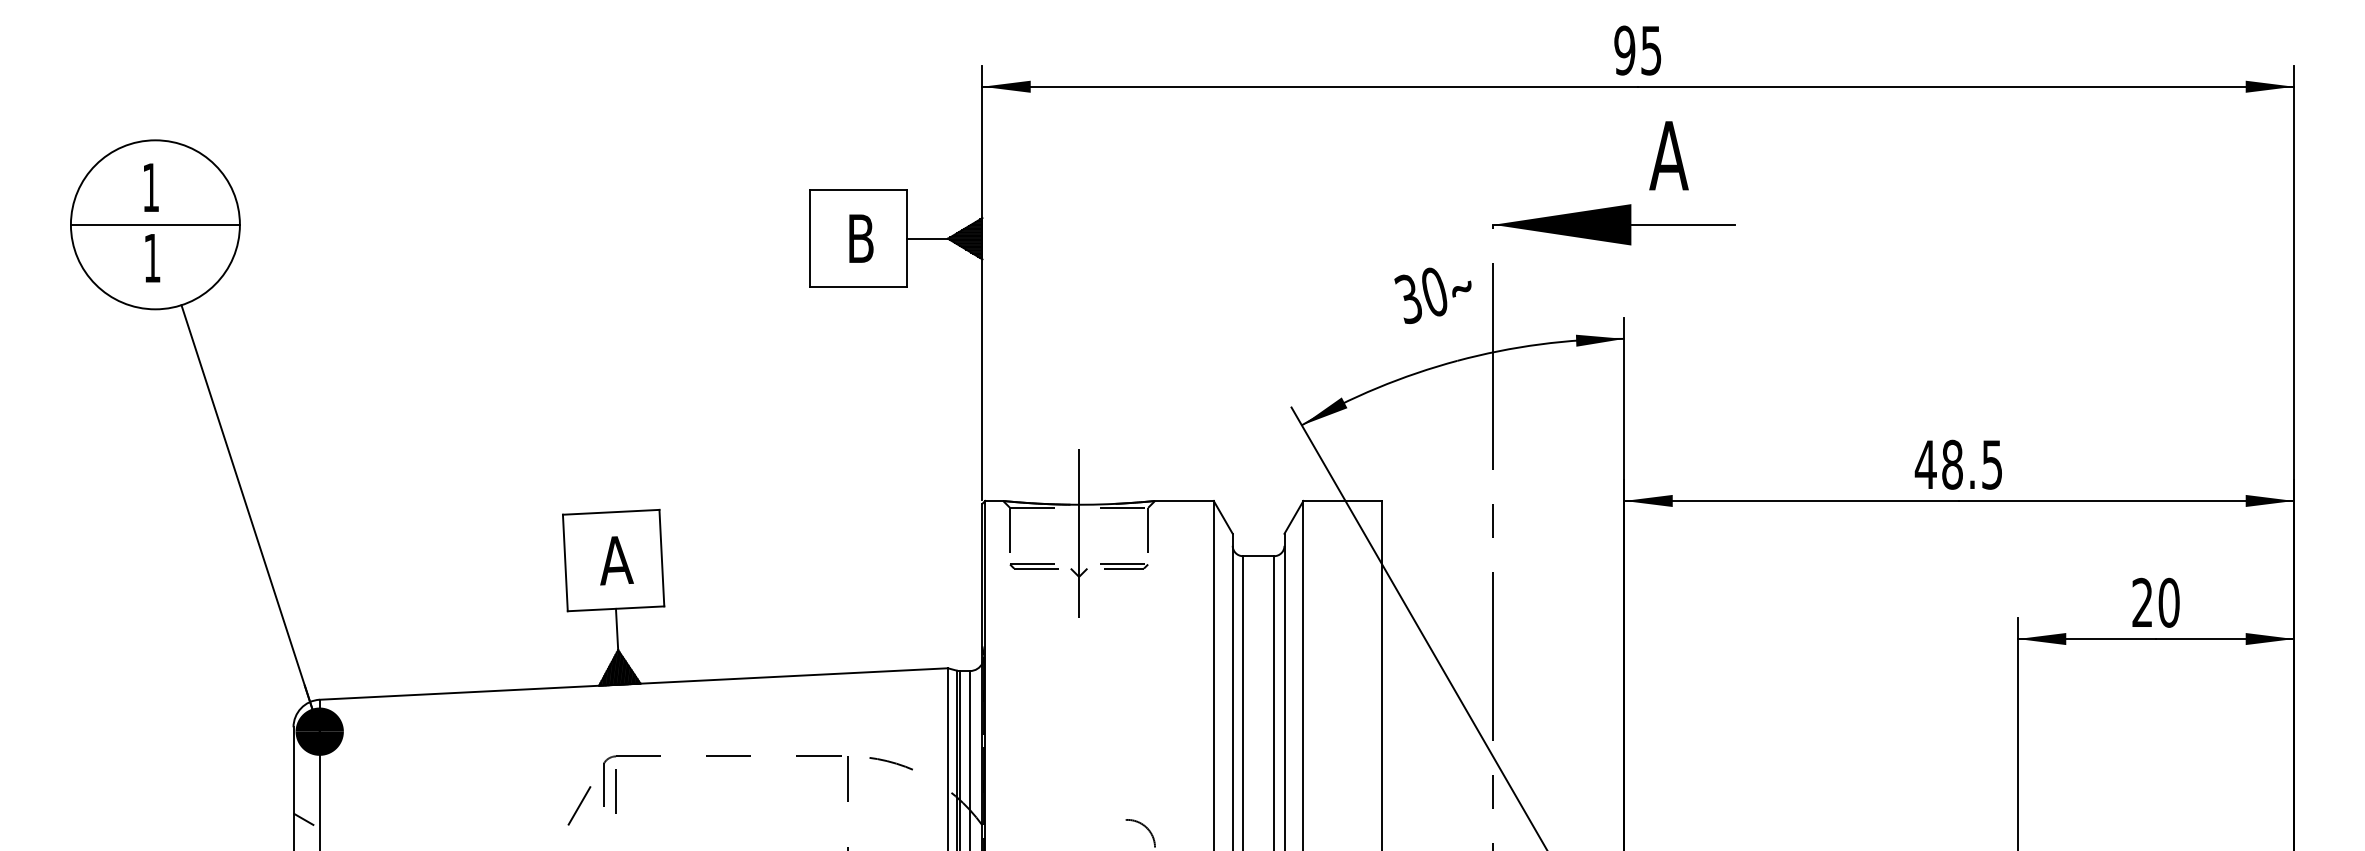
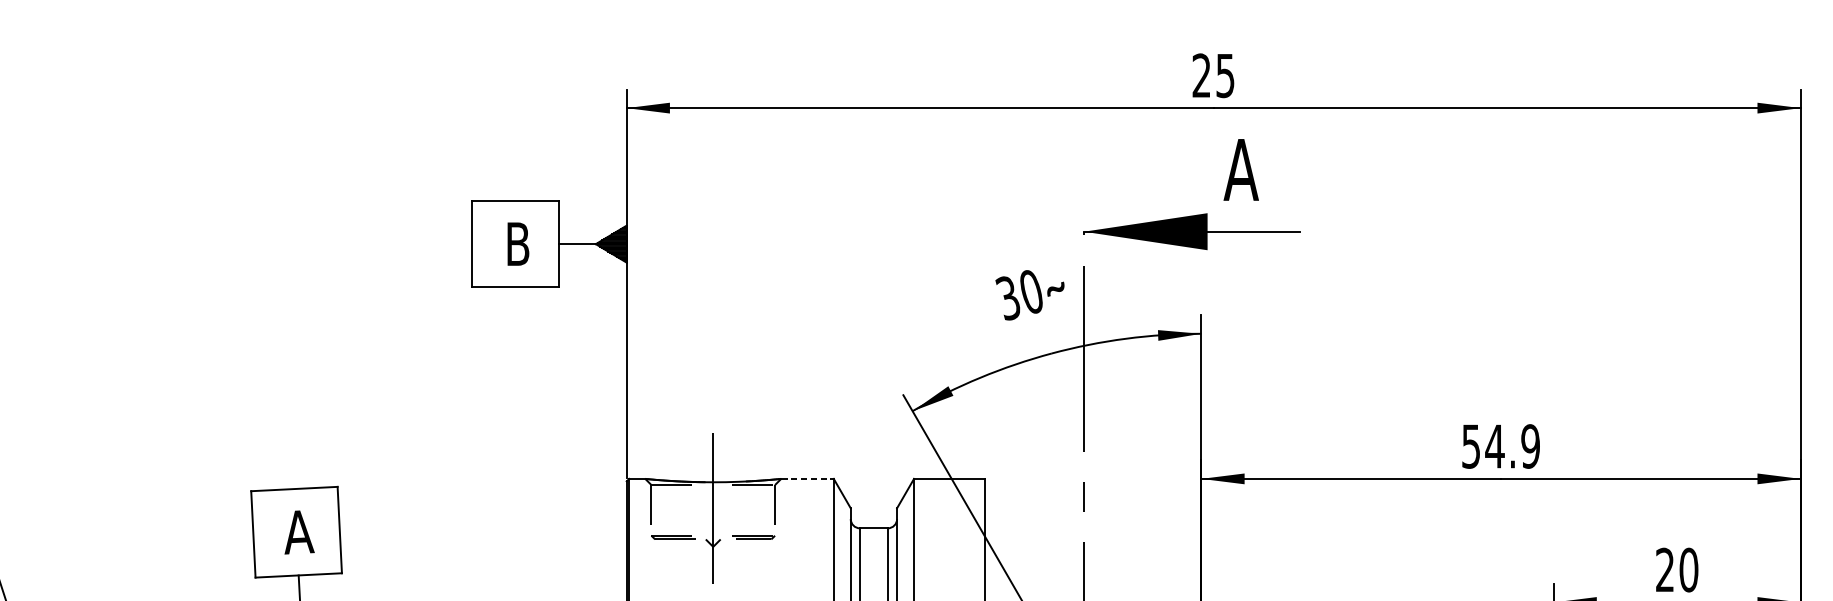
text: (1624, 50) -> (1201, 75), 95 -> 25
text: (1958, 464) -> (1500, 446), 48.5 -> 54.9
line: (1184, 500) -> (807, 478), solid -> dashed

